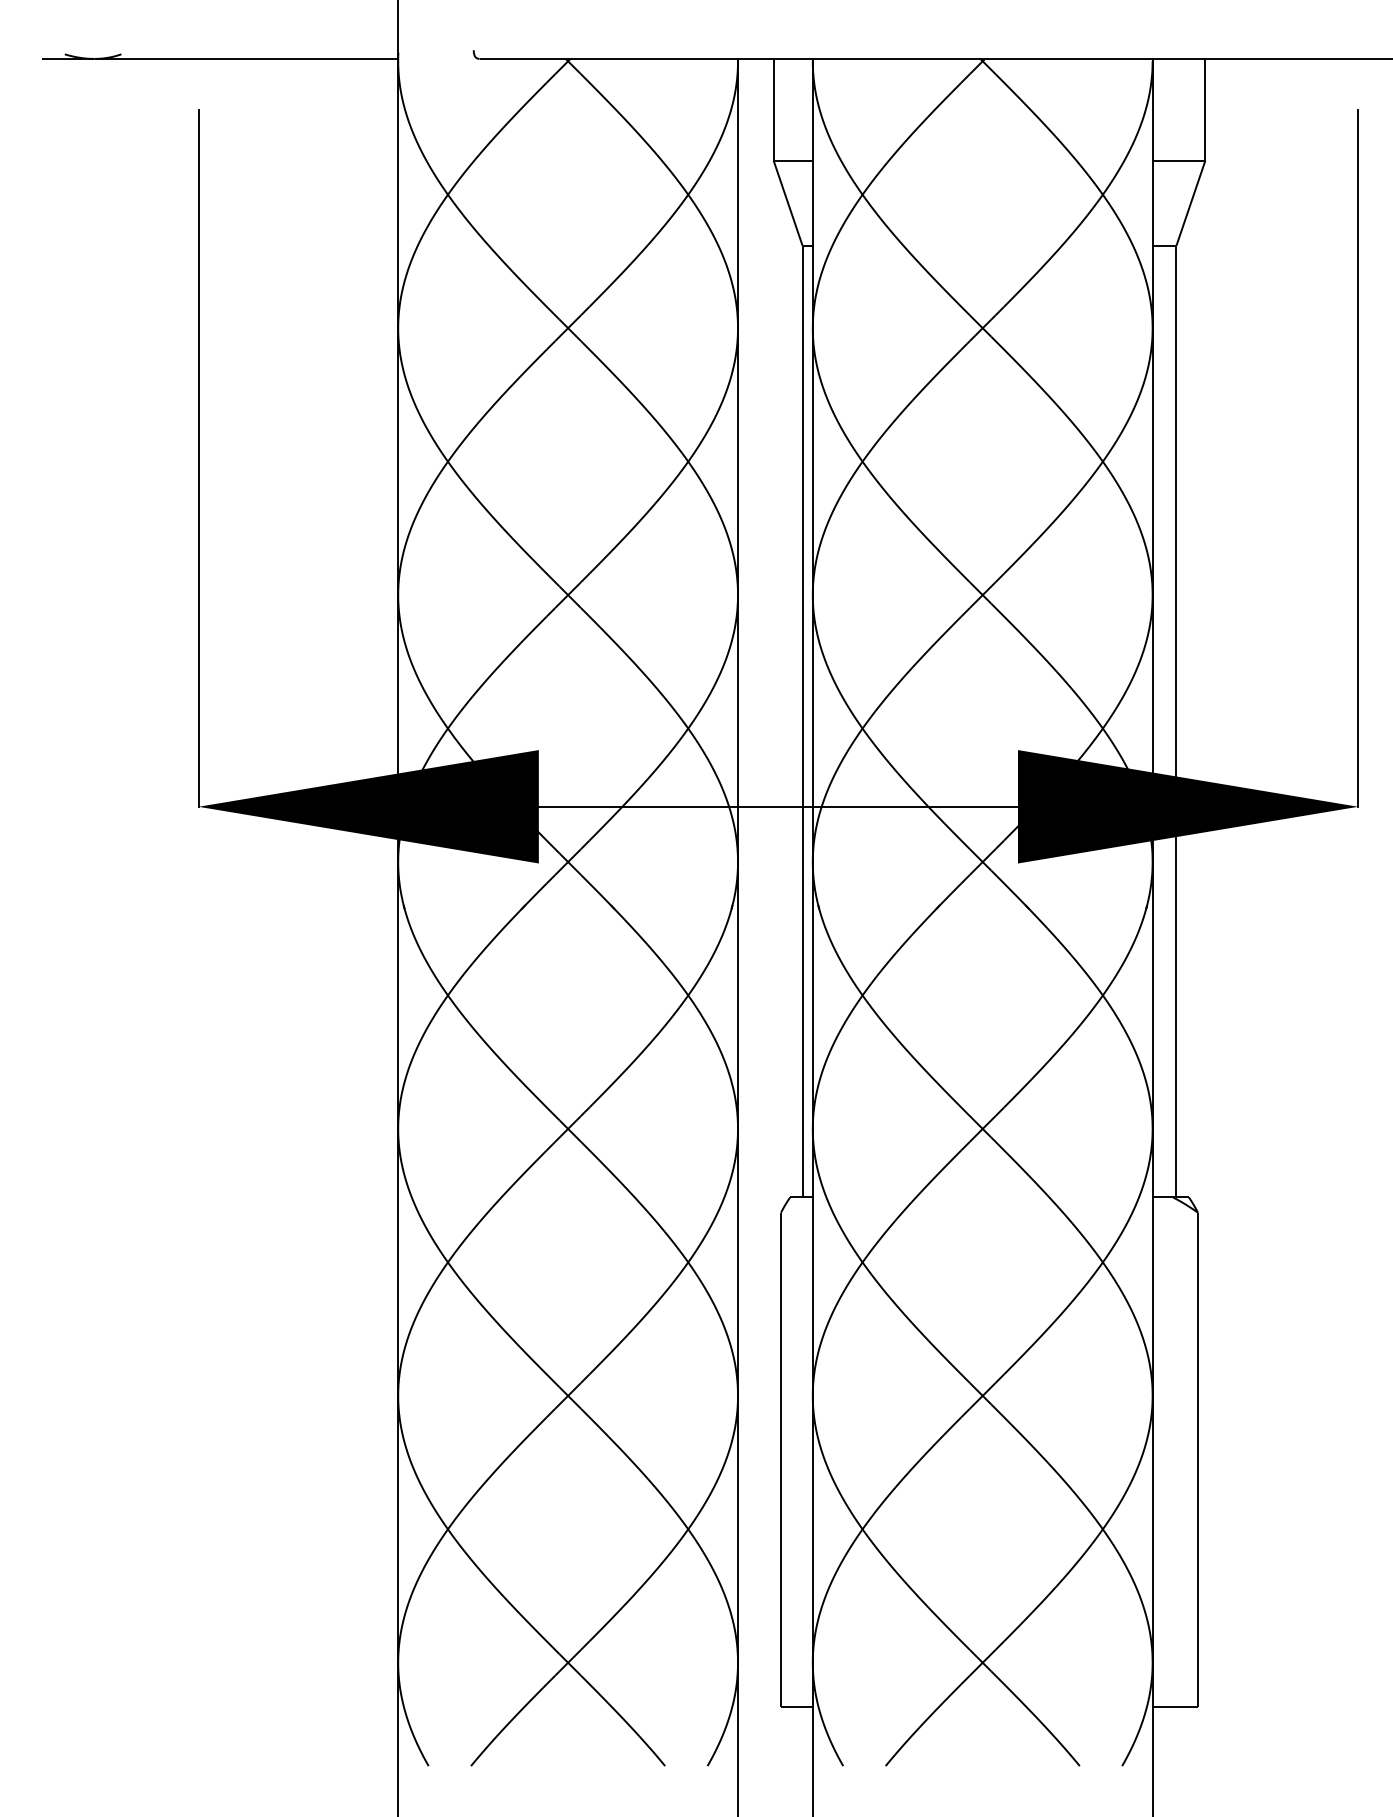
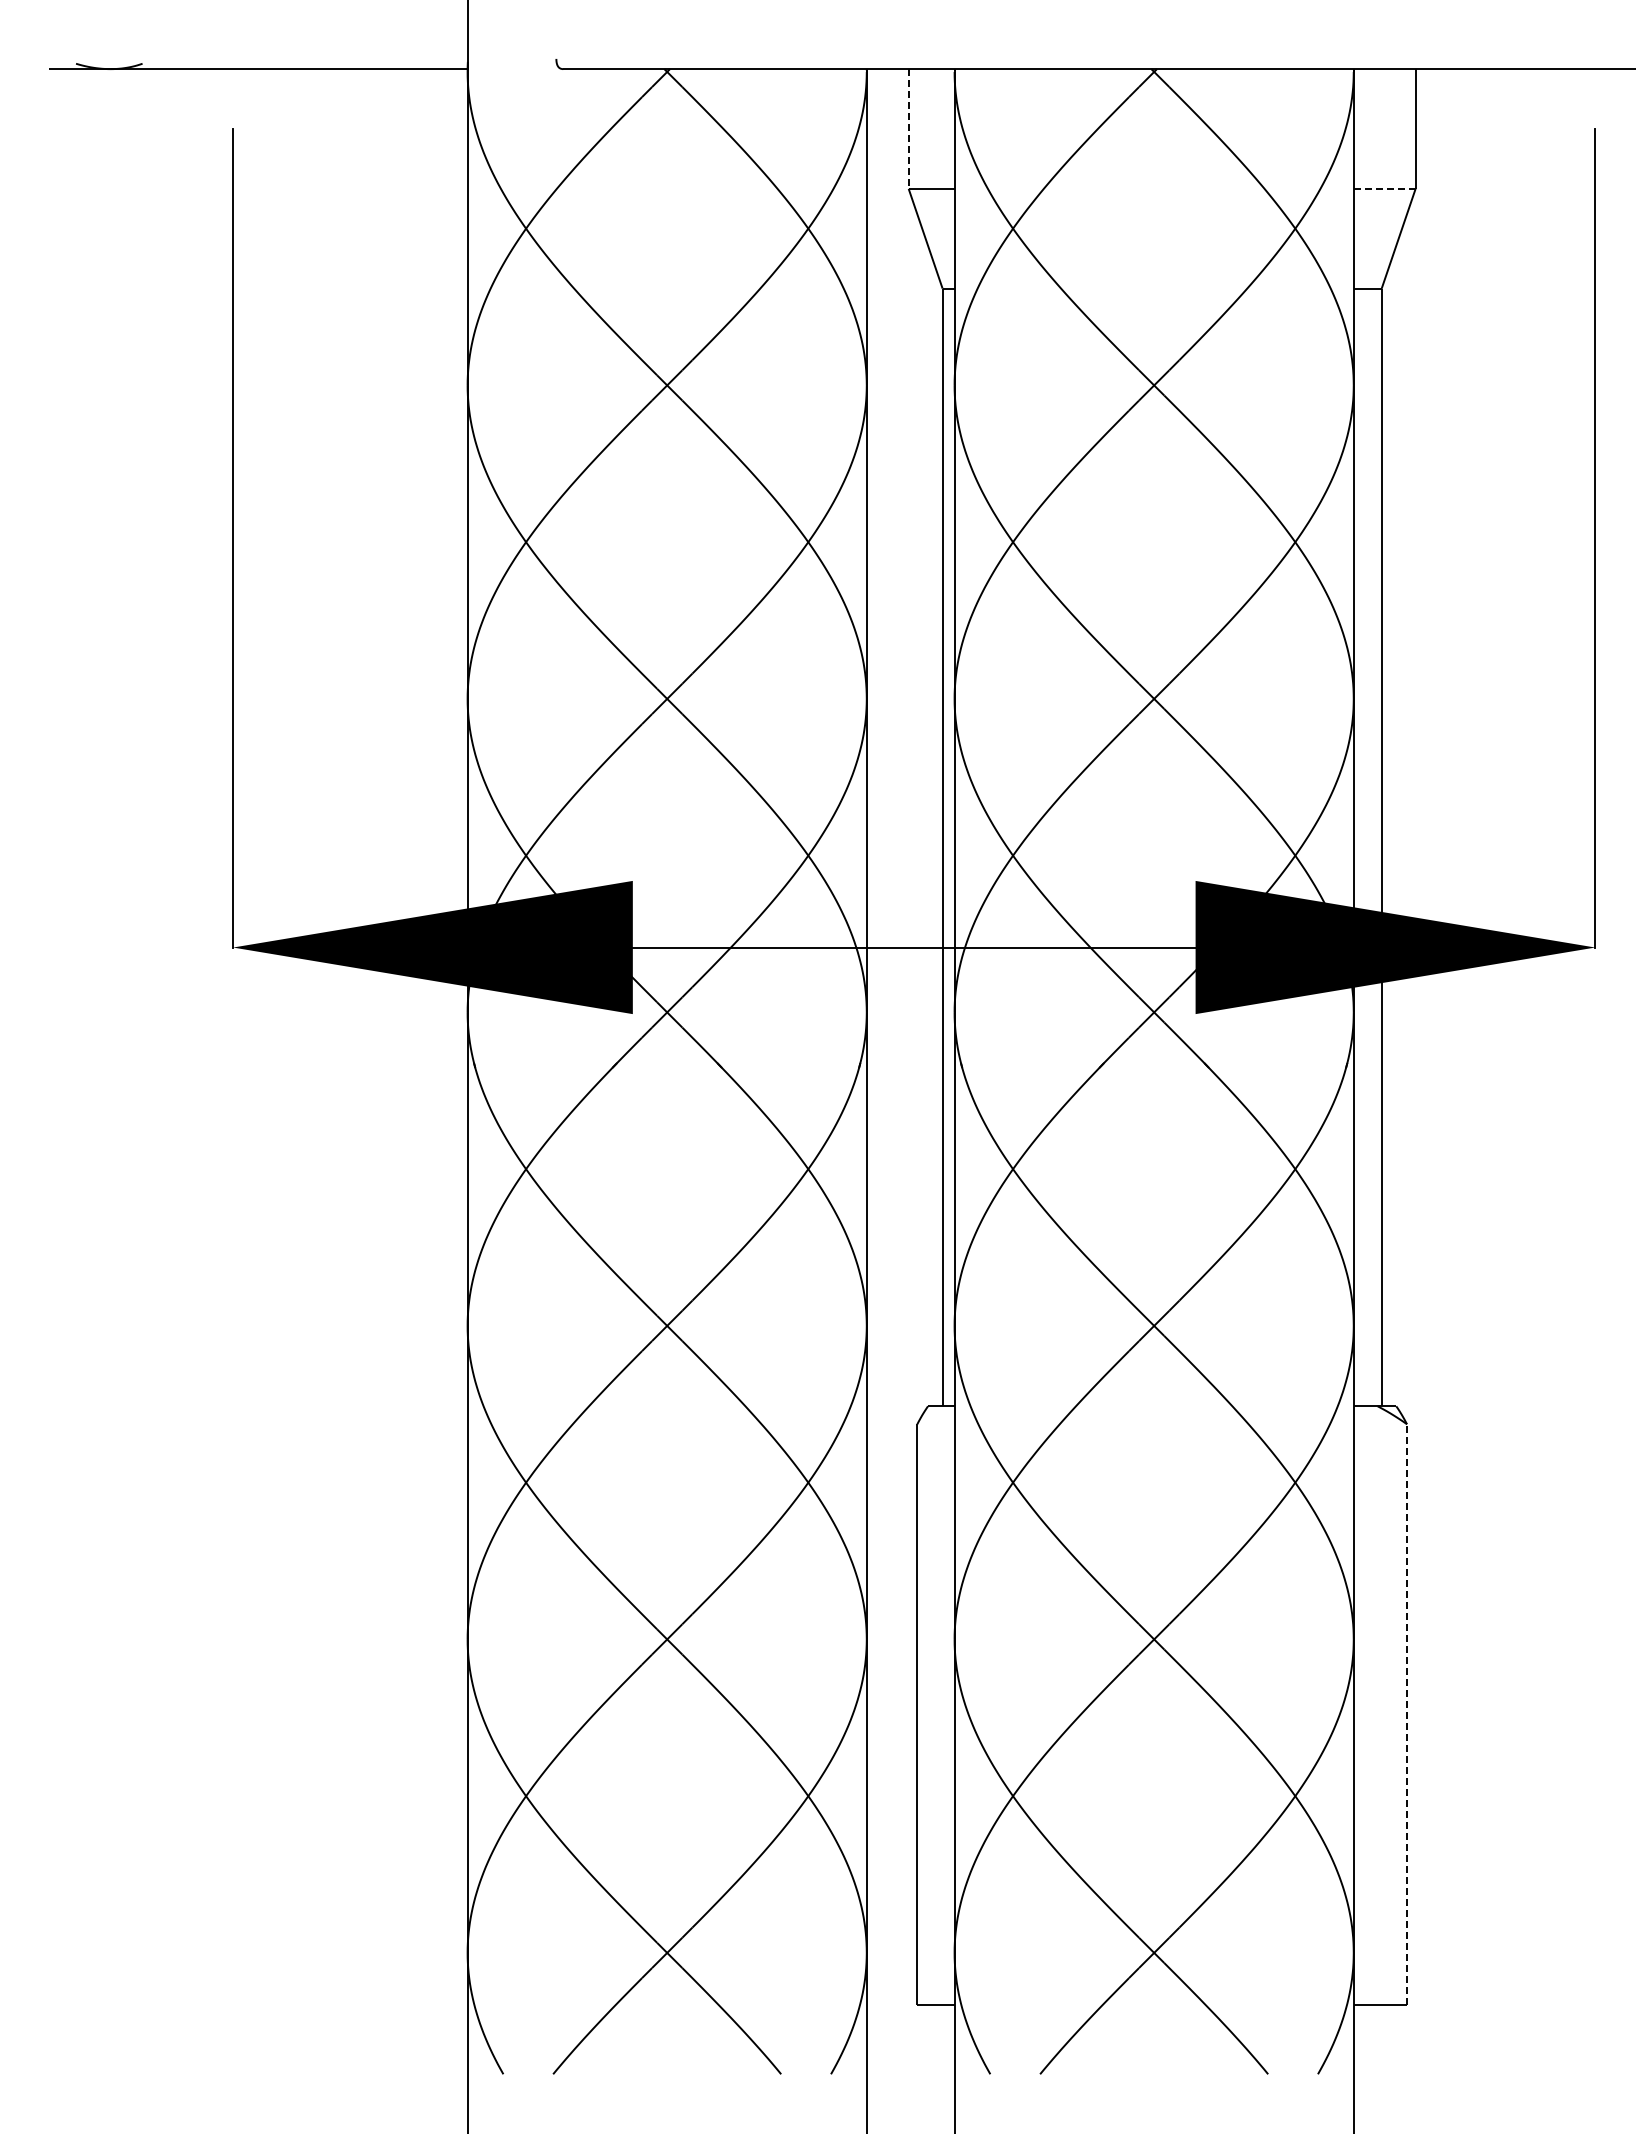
line: (773, 110) -> (908, 129), solid -> dashed
line: (1178, 160) -> (1384, 188), solid -> dashed
line: (1198, 1459) -> (1407, 1714), solid -> dashed

